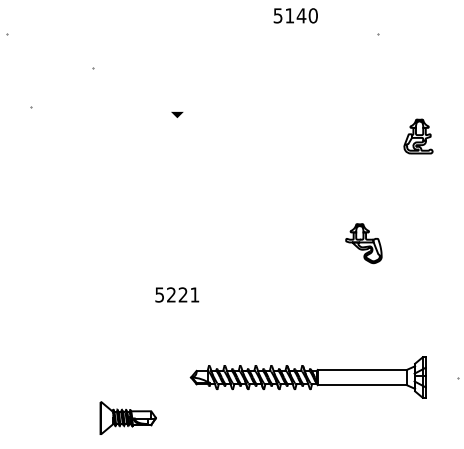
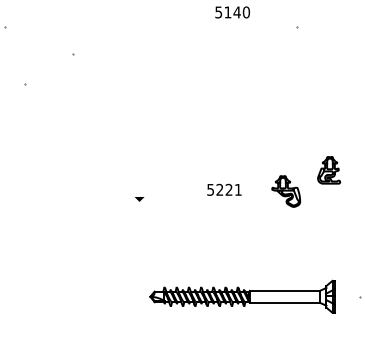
part: (177, 115) -> (139, 199), moved
part: (418, 136) -> (329, 170), moved
text: (177, 294) -> (224, 189), moved
part: (127, 417) -> (100, 328), removed

